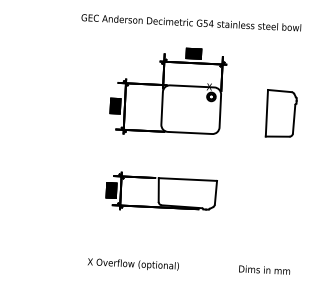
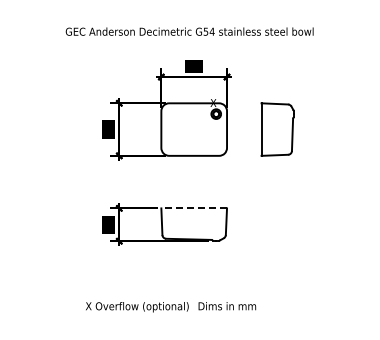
part: (281, 113) -> (277, 129), moved
line: (188, 179) -> (194, 208), solid -> dashed
text: (264, 270) -> (227, 306), moved

